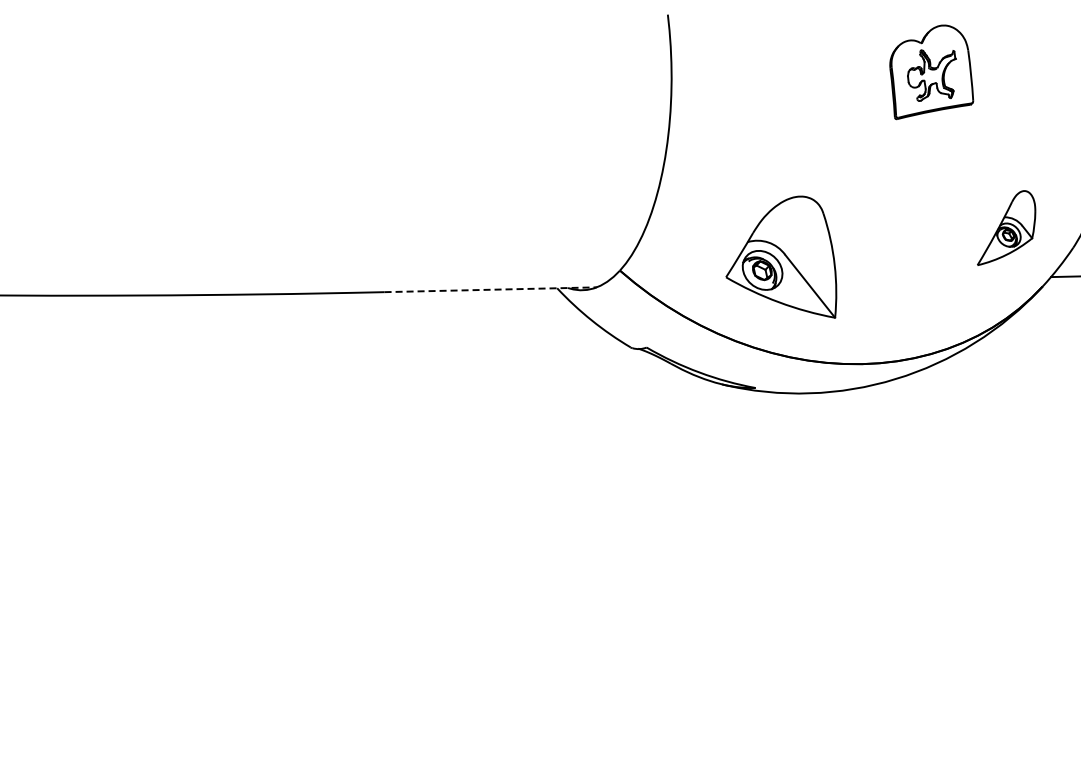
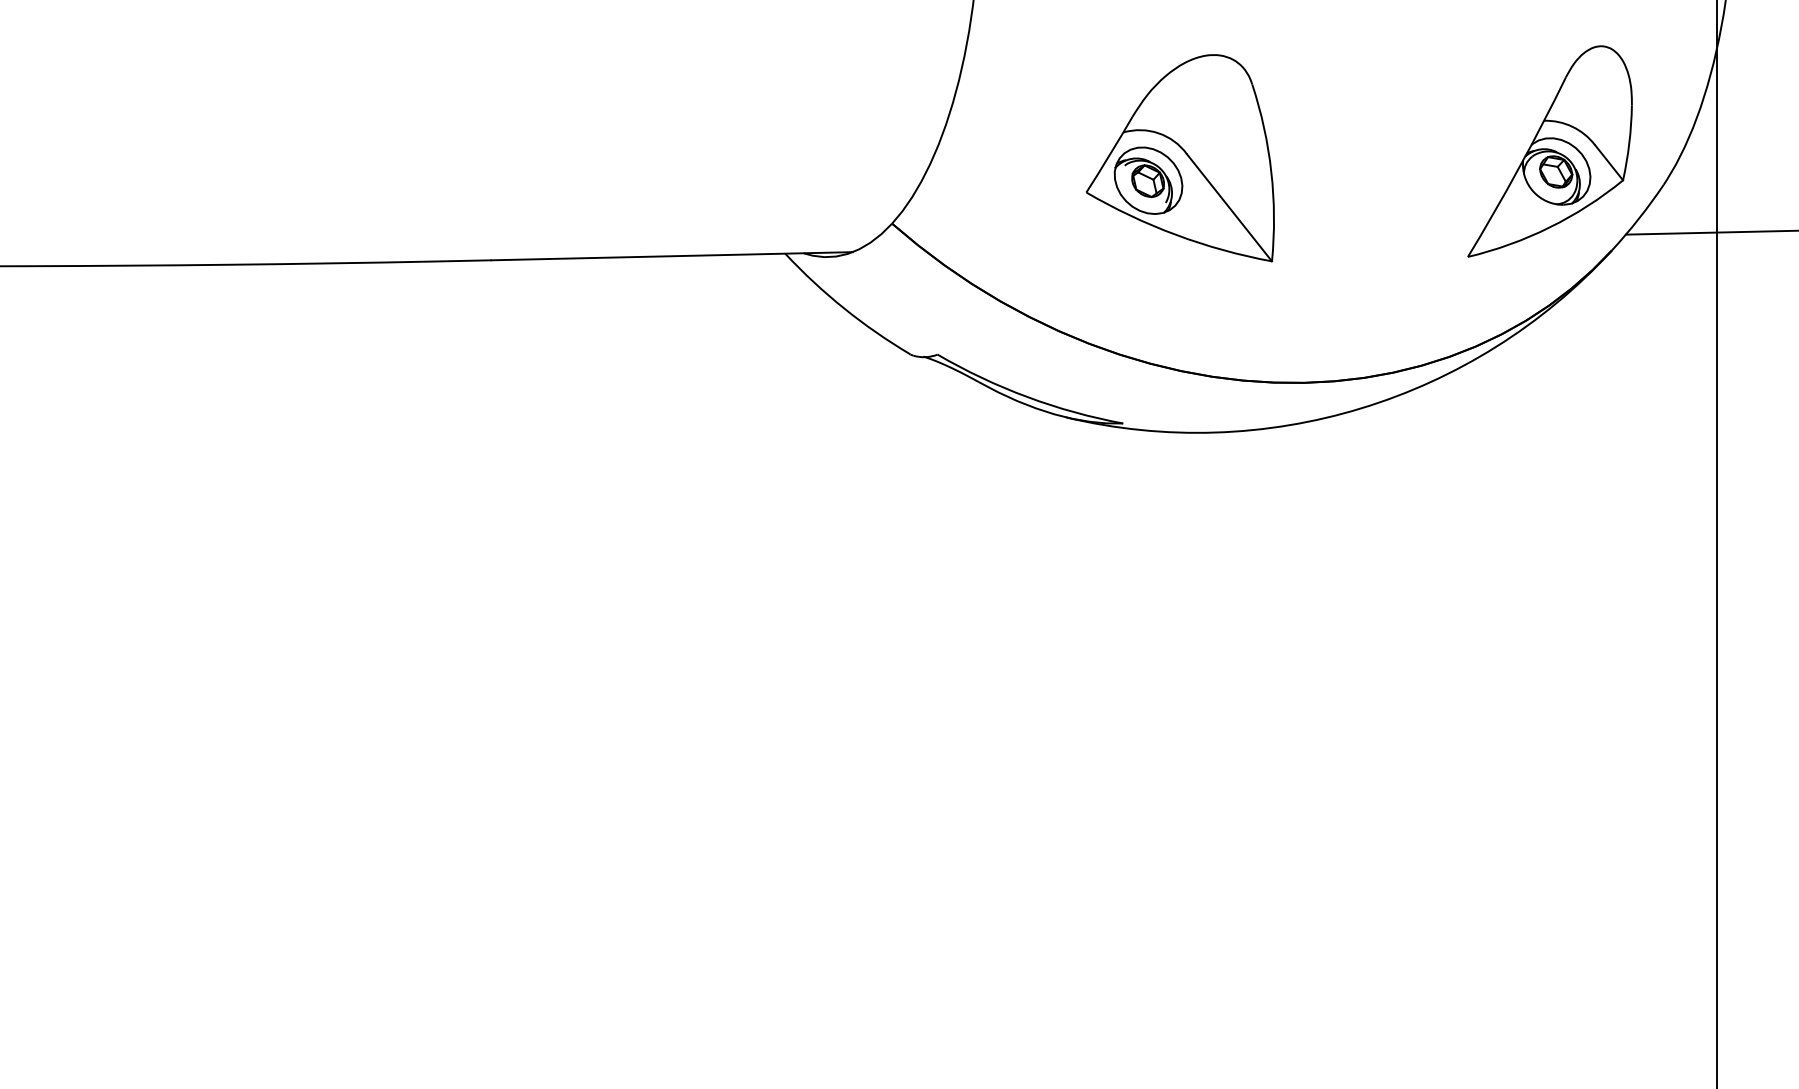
part: (1006, 227) -> (1550, 150), size x1.67
part: (781, 256) -> (1180, 157), moved
line: (491, 289) -> (673, 255), dashed -> solid

